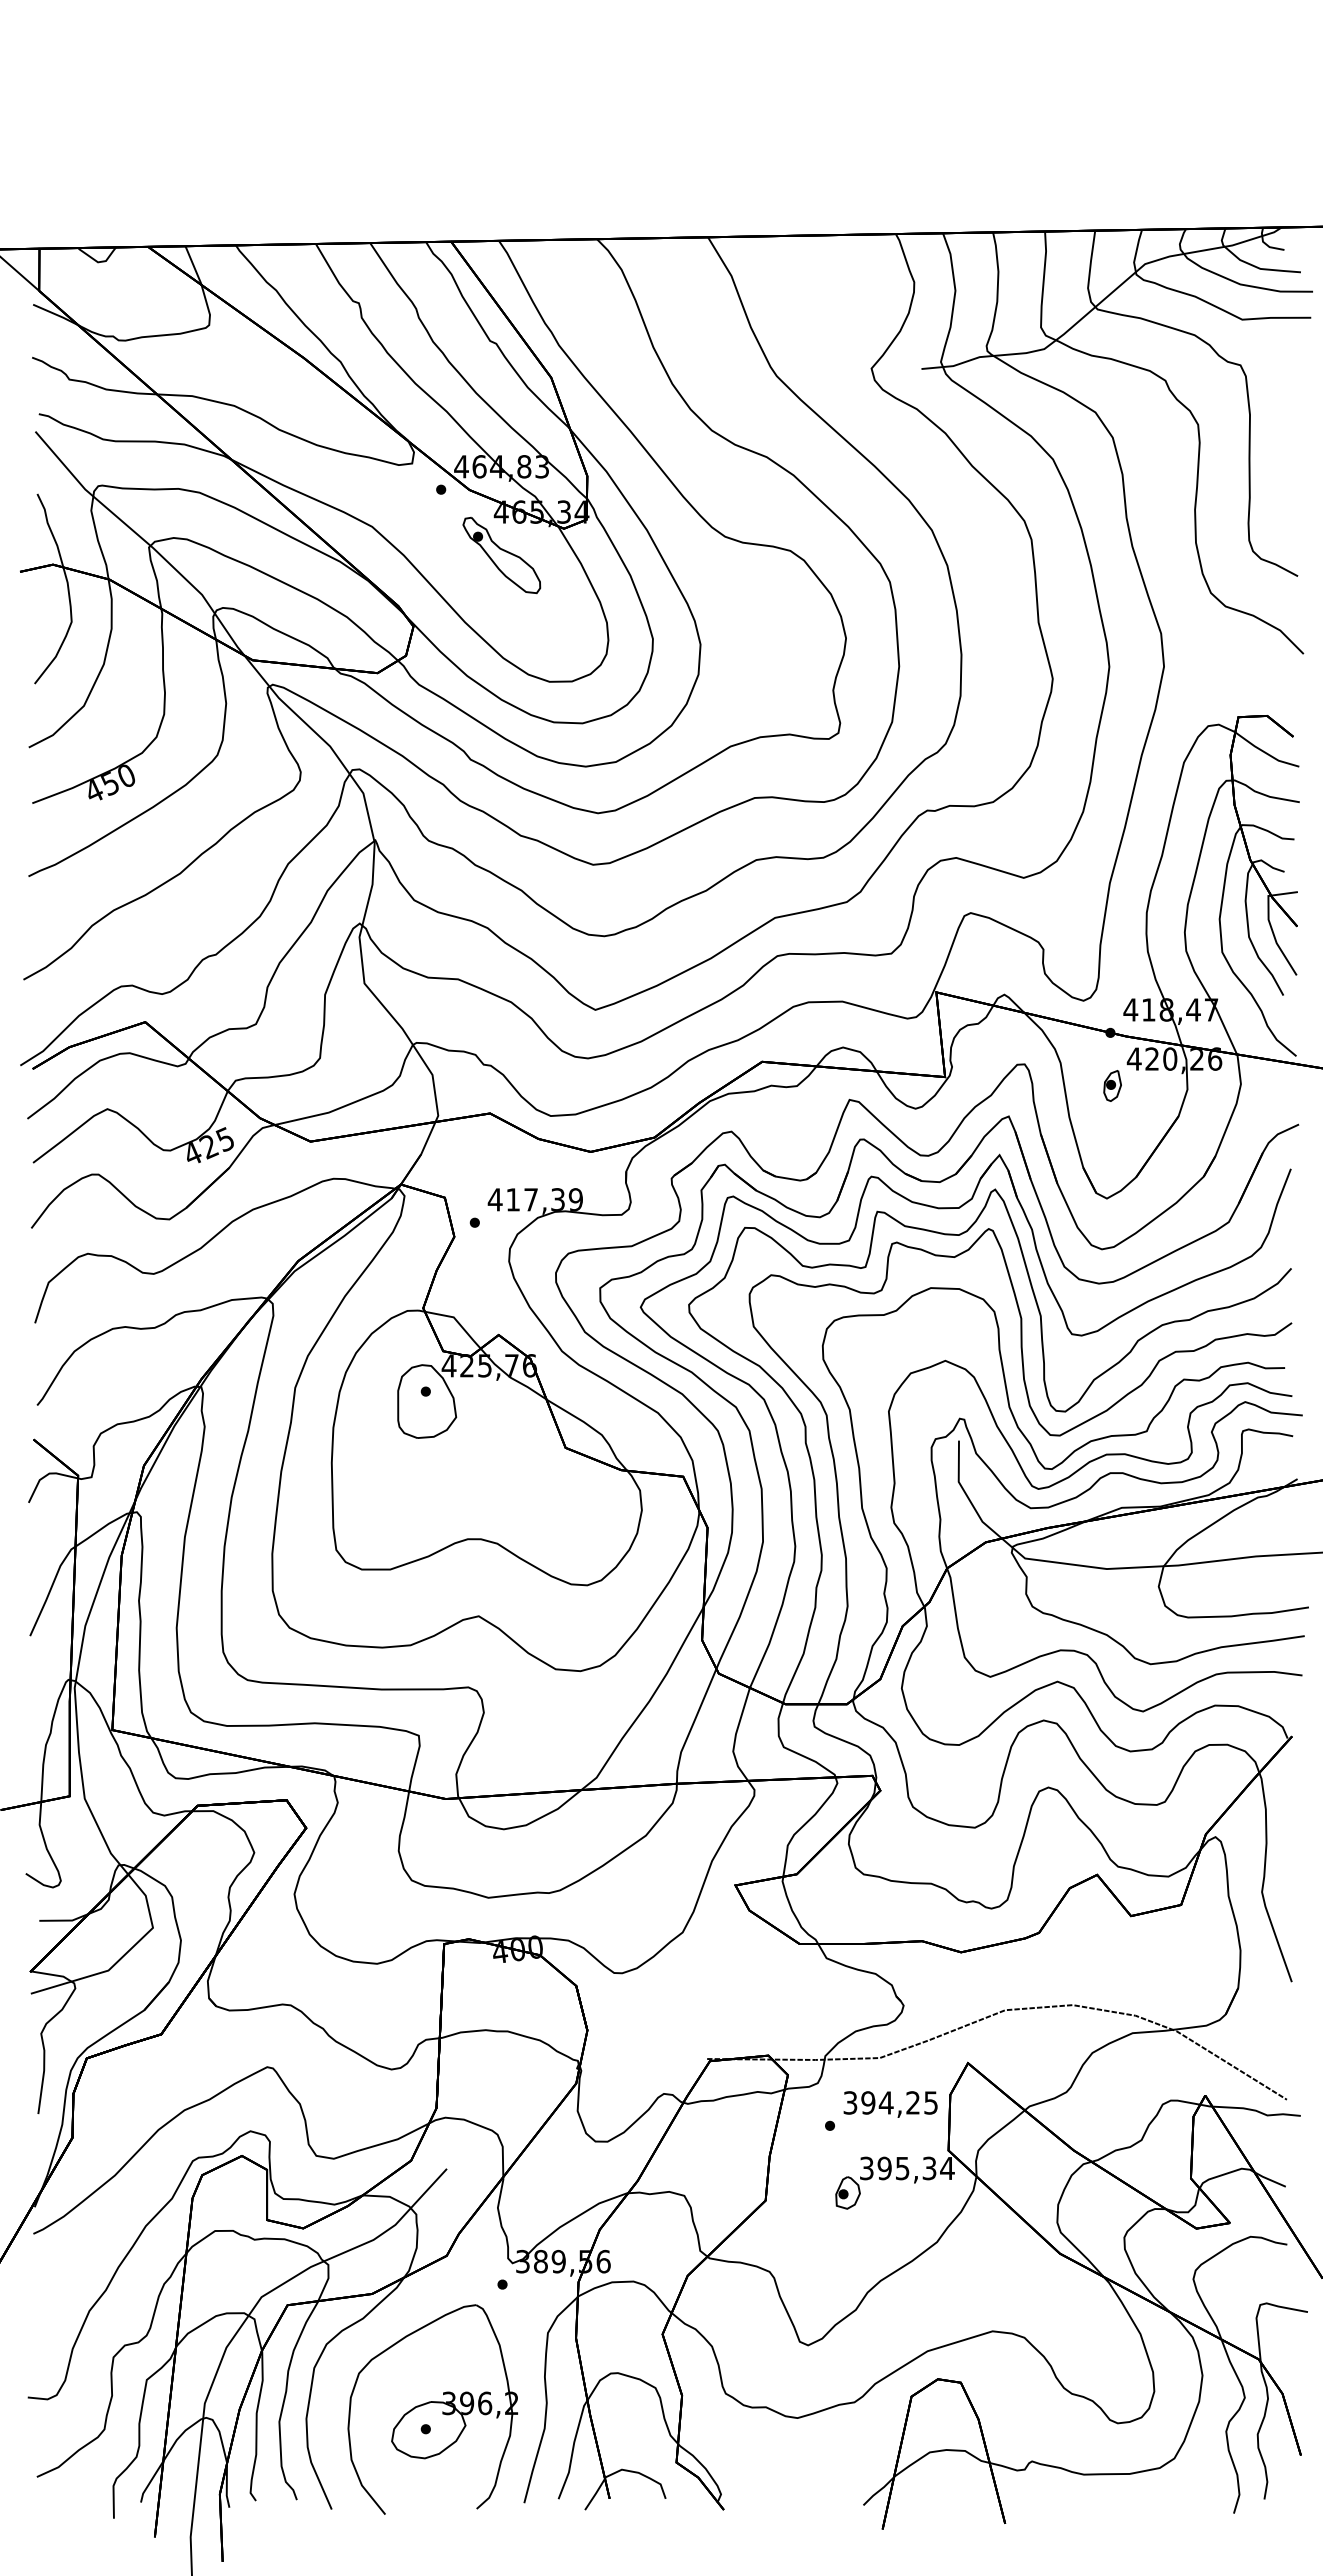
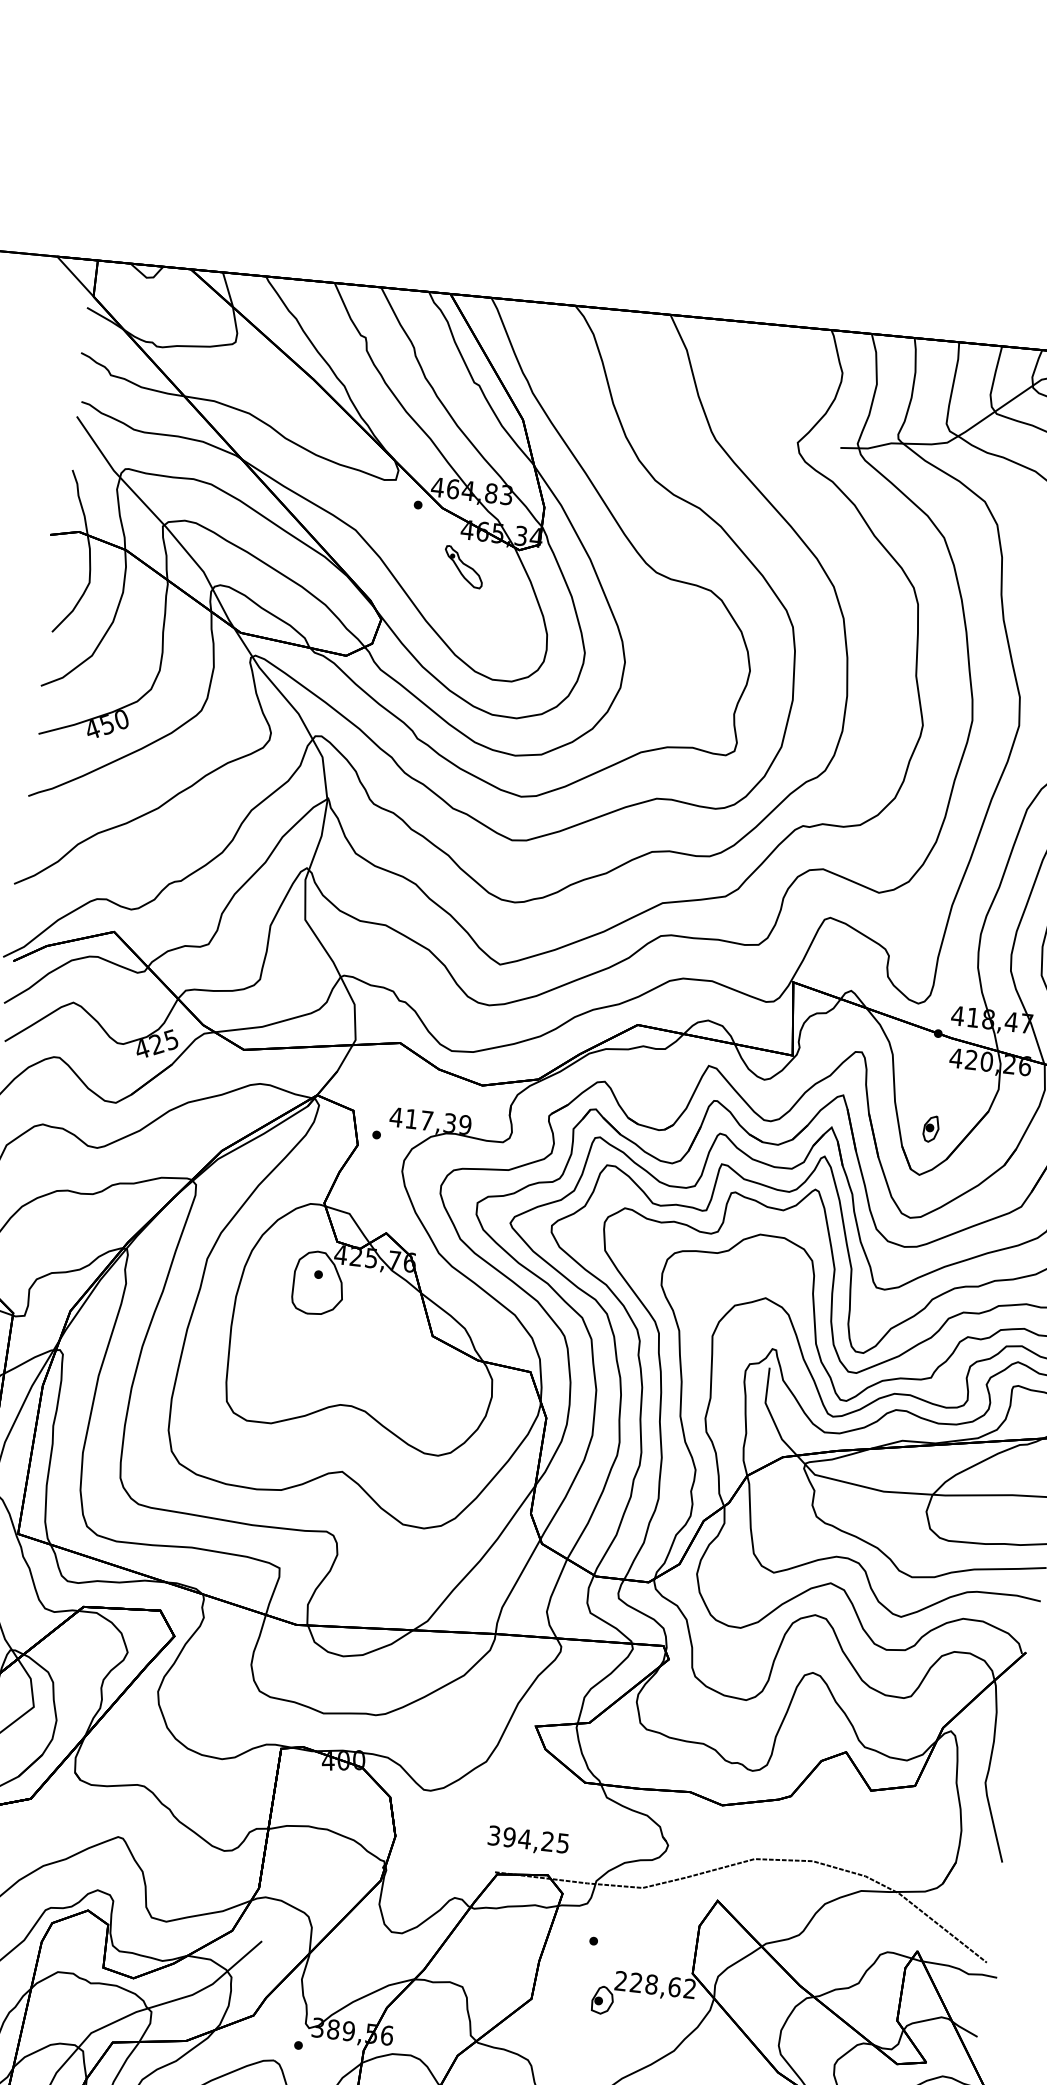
part: (501, 555) -> (463, 567), size x0.6
part: (1112, 1085) -> (931, 1128), moved
text: (890, 2104) -> (528, 1840), moved
text: (907, 2168) -> (655, 1985), 395,34 -> 228,62

